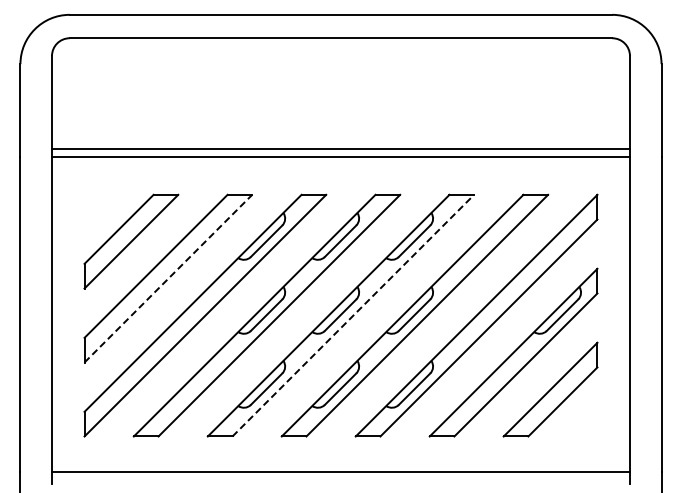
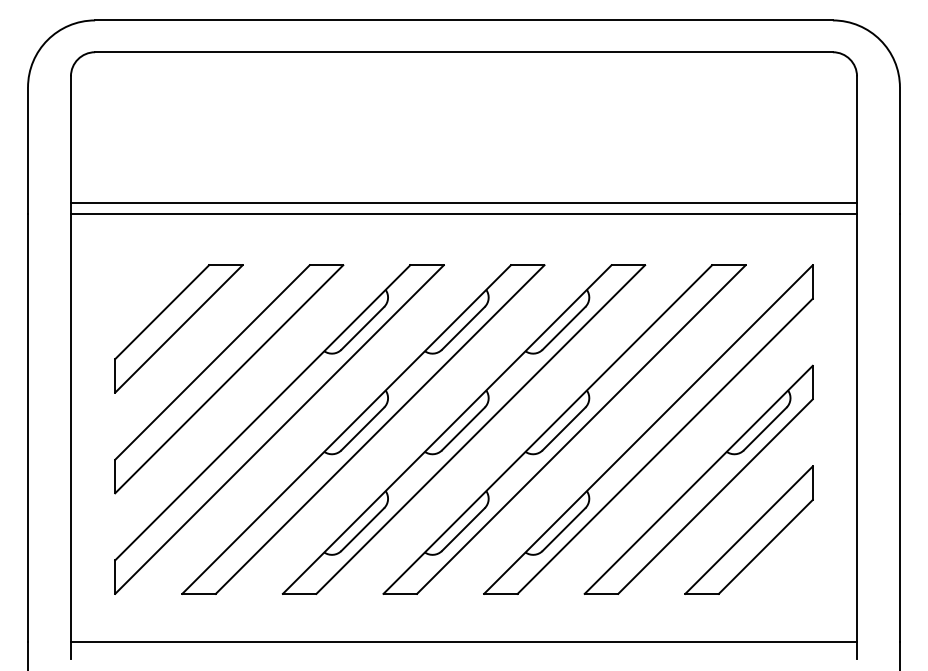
line: (168, 278) -> (229, 379), dashed -> solid
line: (353, 315) -> (481, 429), dashed -> solid

